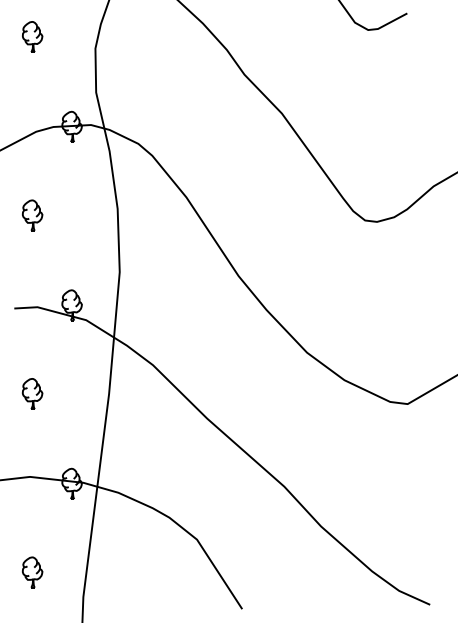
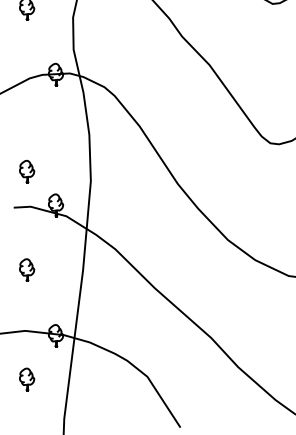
part: (32, 215) -> (27, 171), moved
part: (32, 572) -> (27, 379), moved

